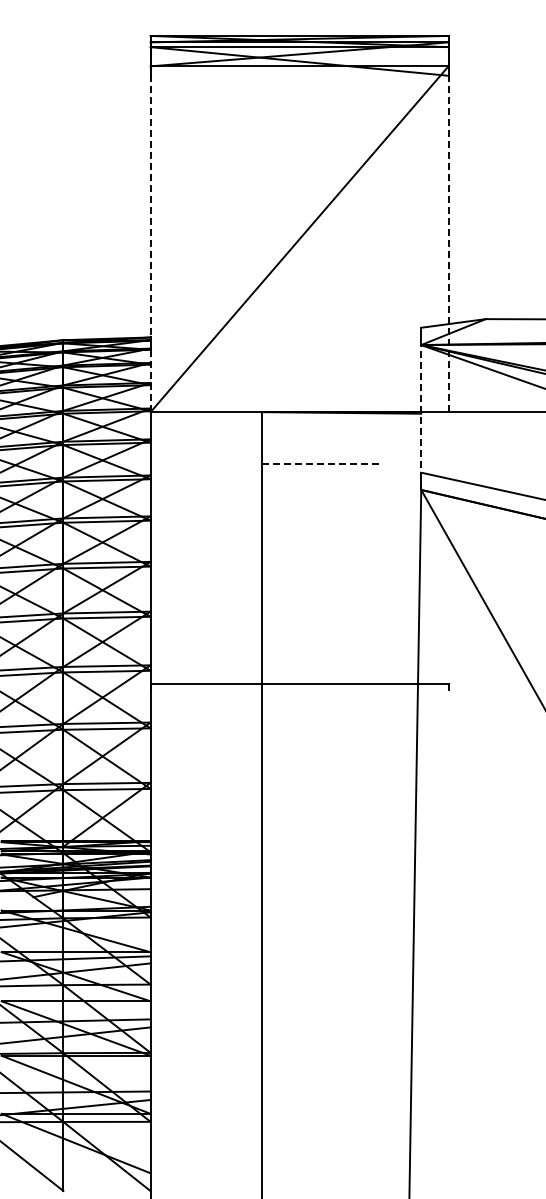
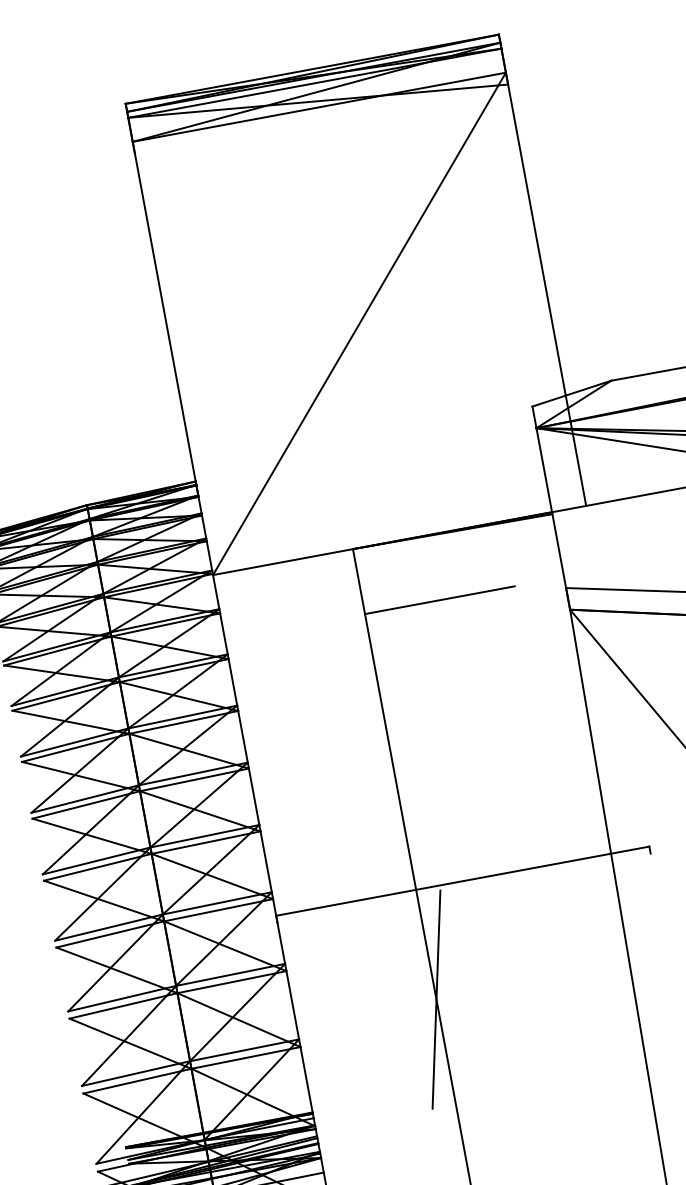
line: (150, 239) -> (172, 358), dashed -> solid
line: (448, 239) -> (546, 289), dashed -> solid
line: (421, 417) -> (553, 518), dashed -> solid
line: (322, 464) -> (440, 600), dashed -> solid
line: (261, 771) -> (435, 999), added

